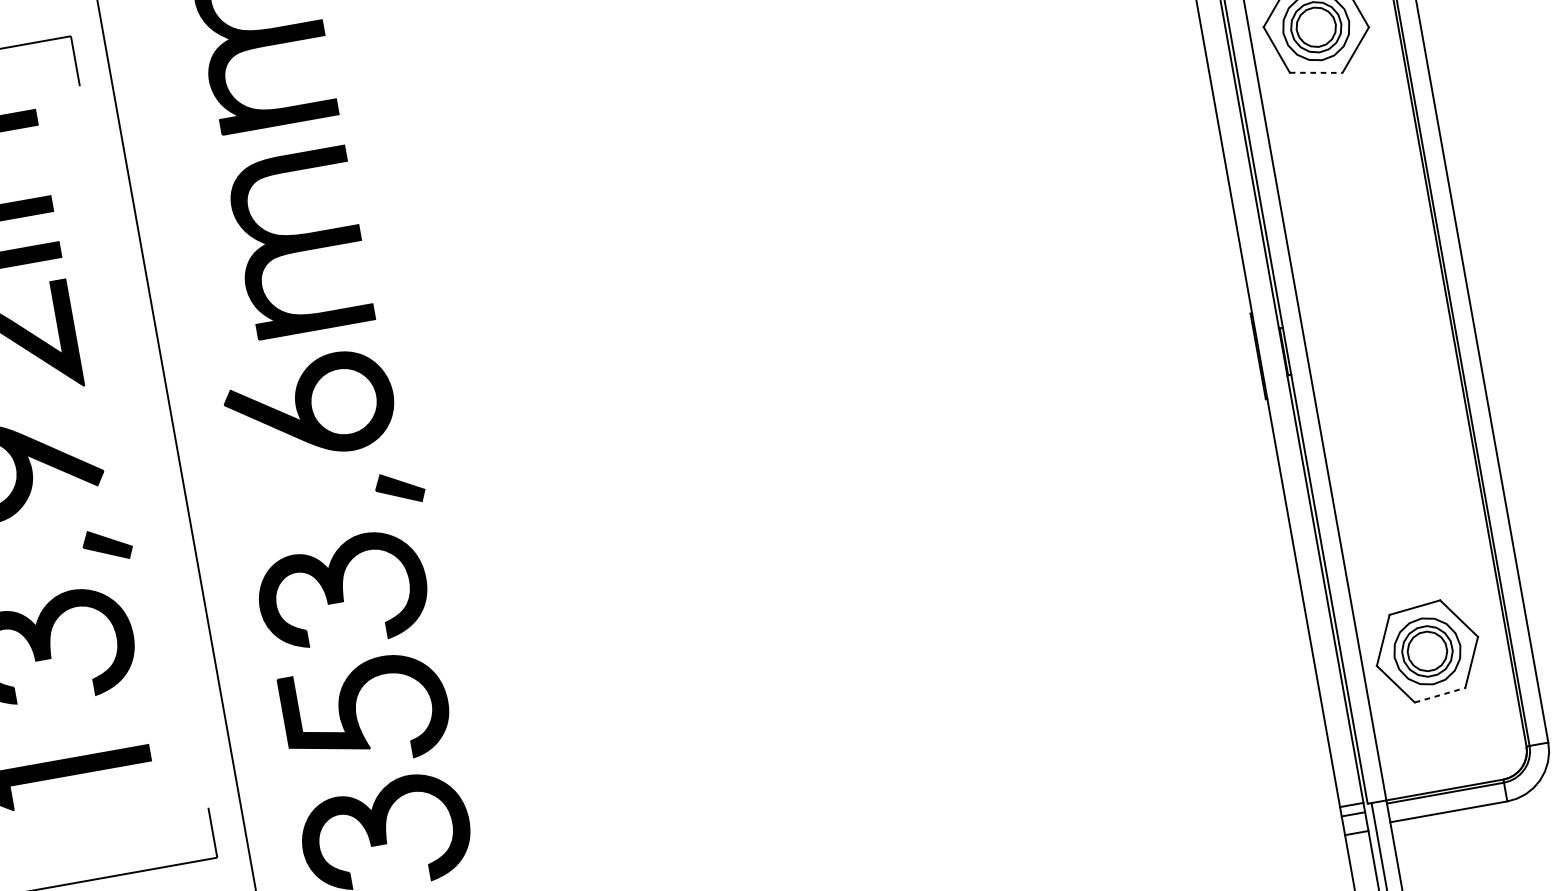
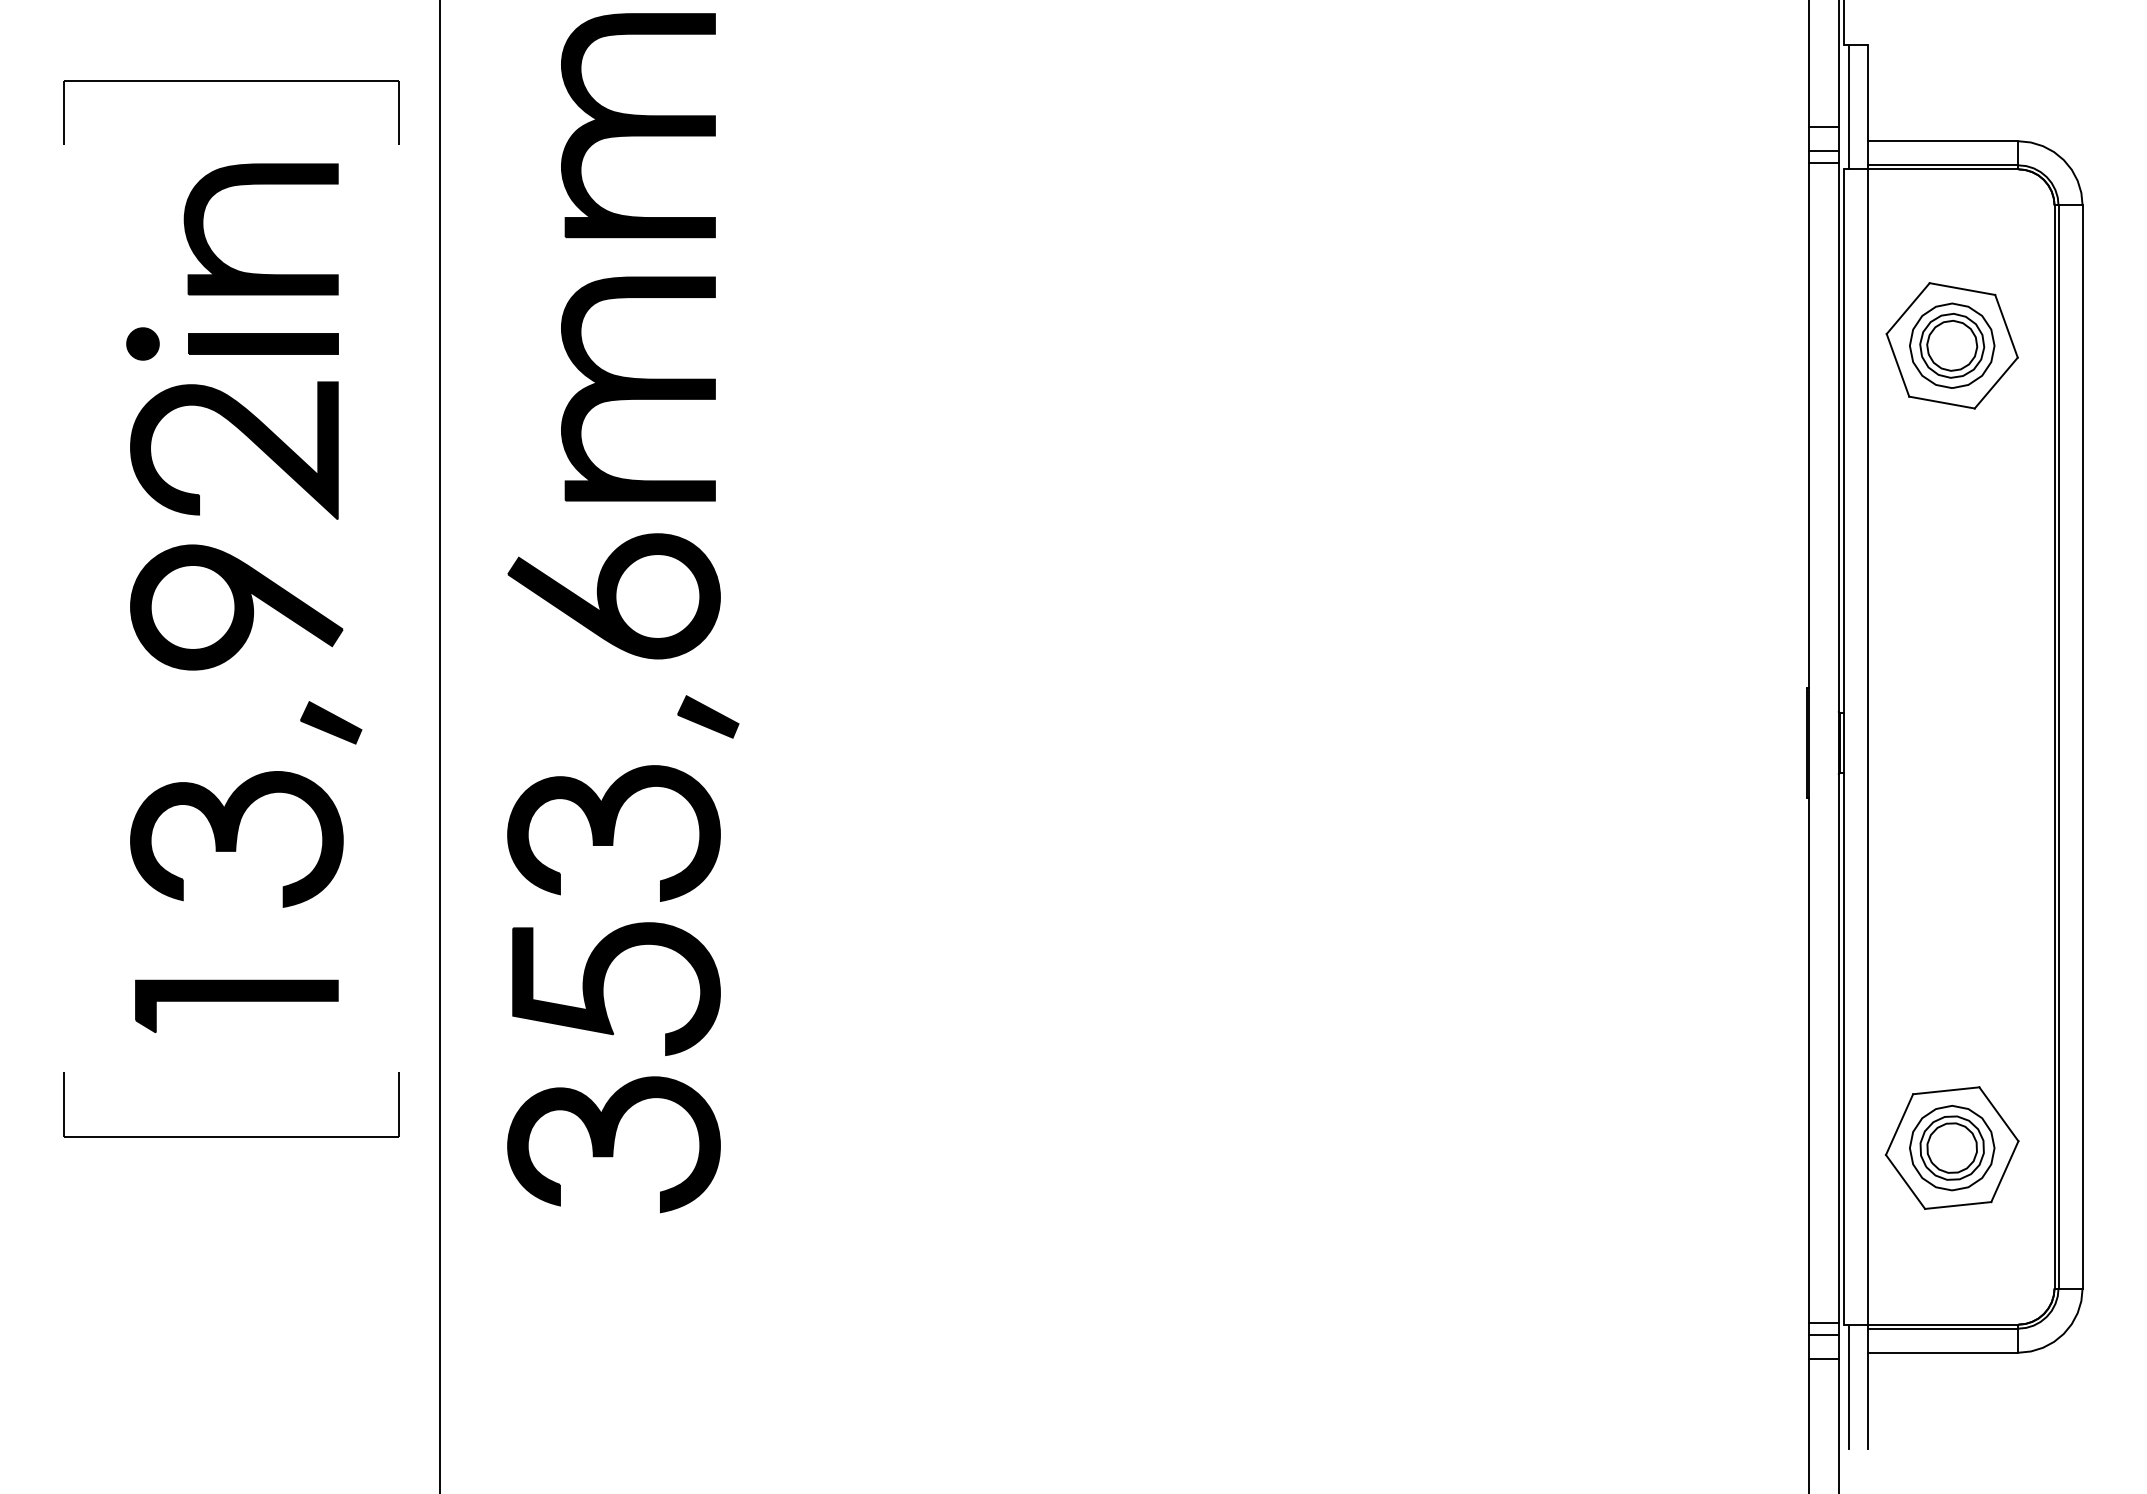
line: (1316, 72) -> (1942, 402), dashed -> solid
line: (1440, 695) -> (1958, 1205), dashed -> solid

